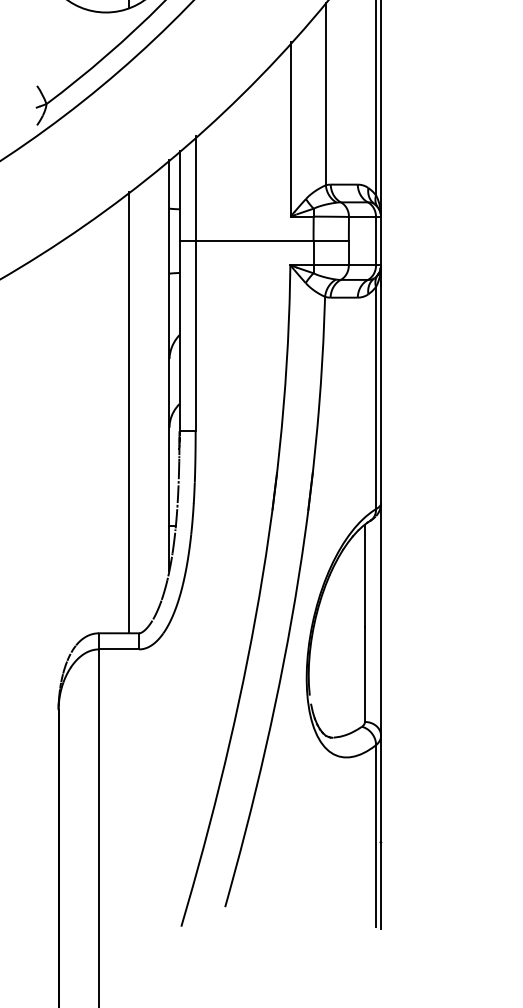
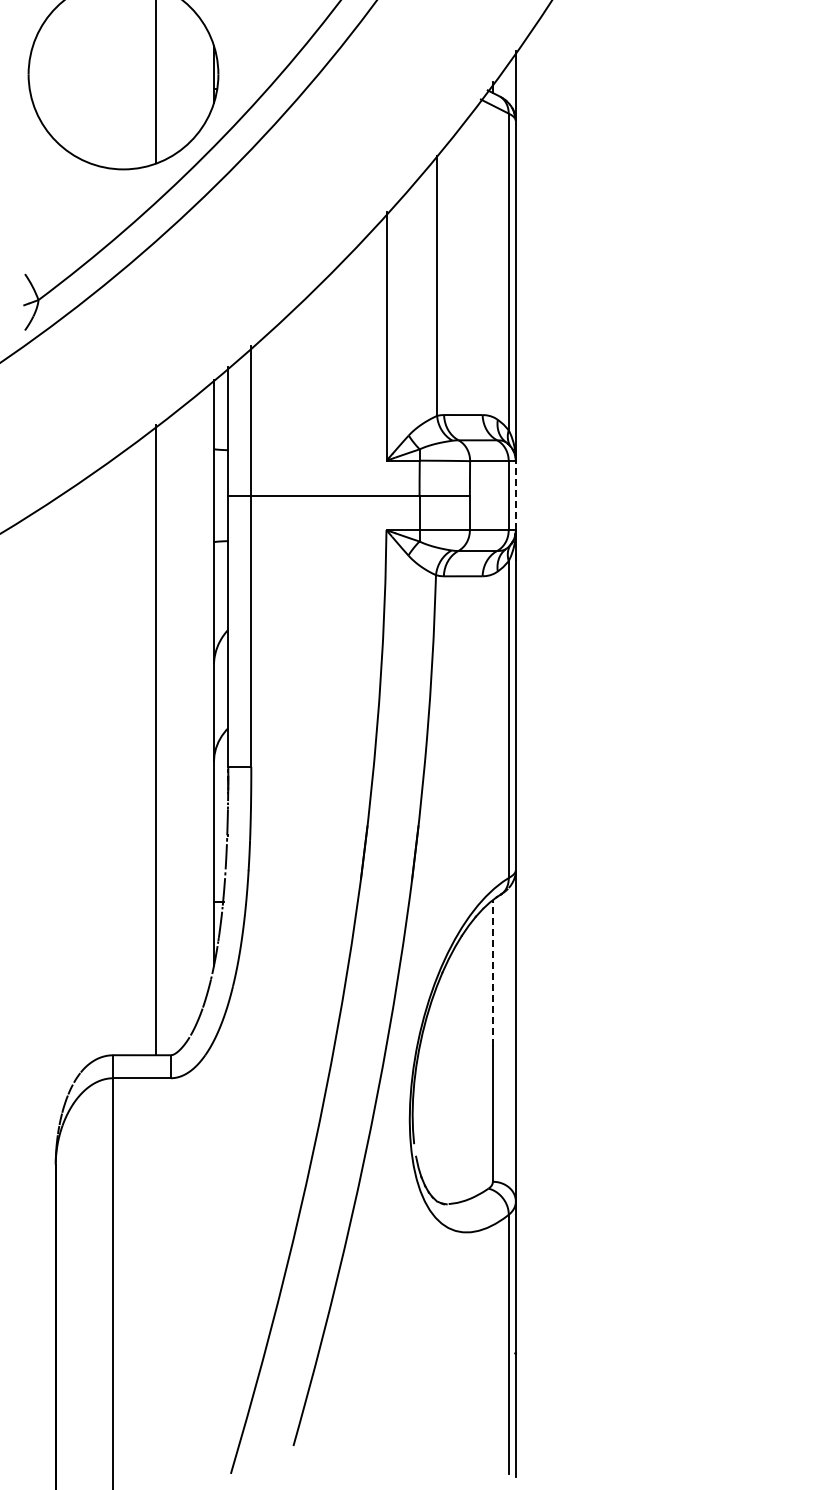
line: (380, 241) -> (515, 495), solid -> dashed
line: (364, 576) -> (492, 973), solid -> dashed

